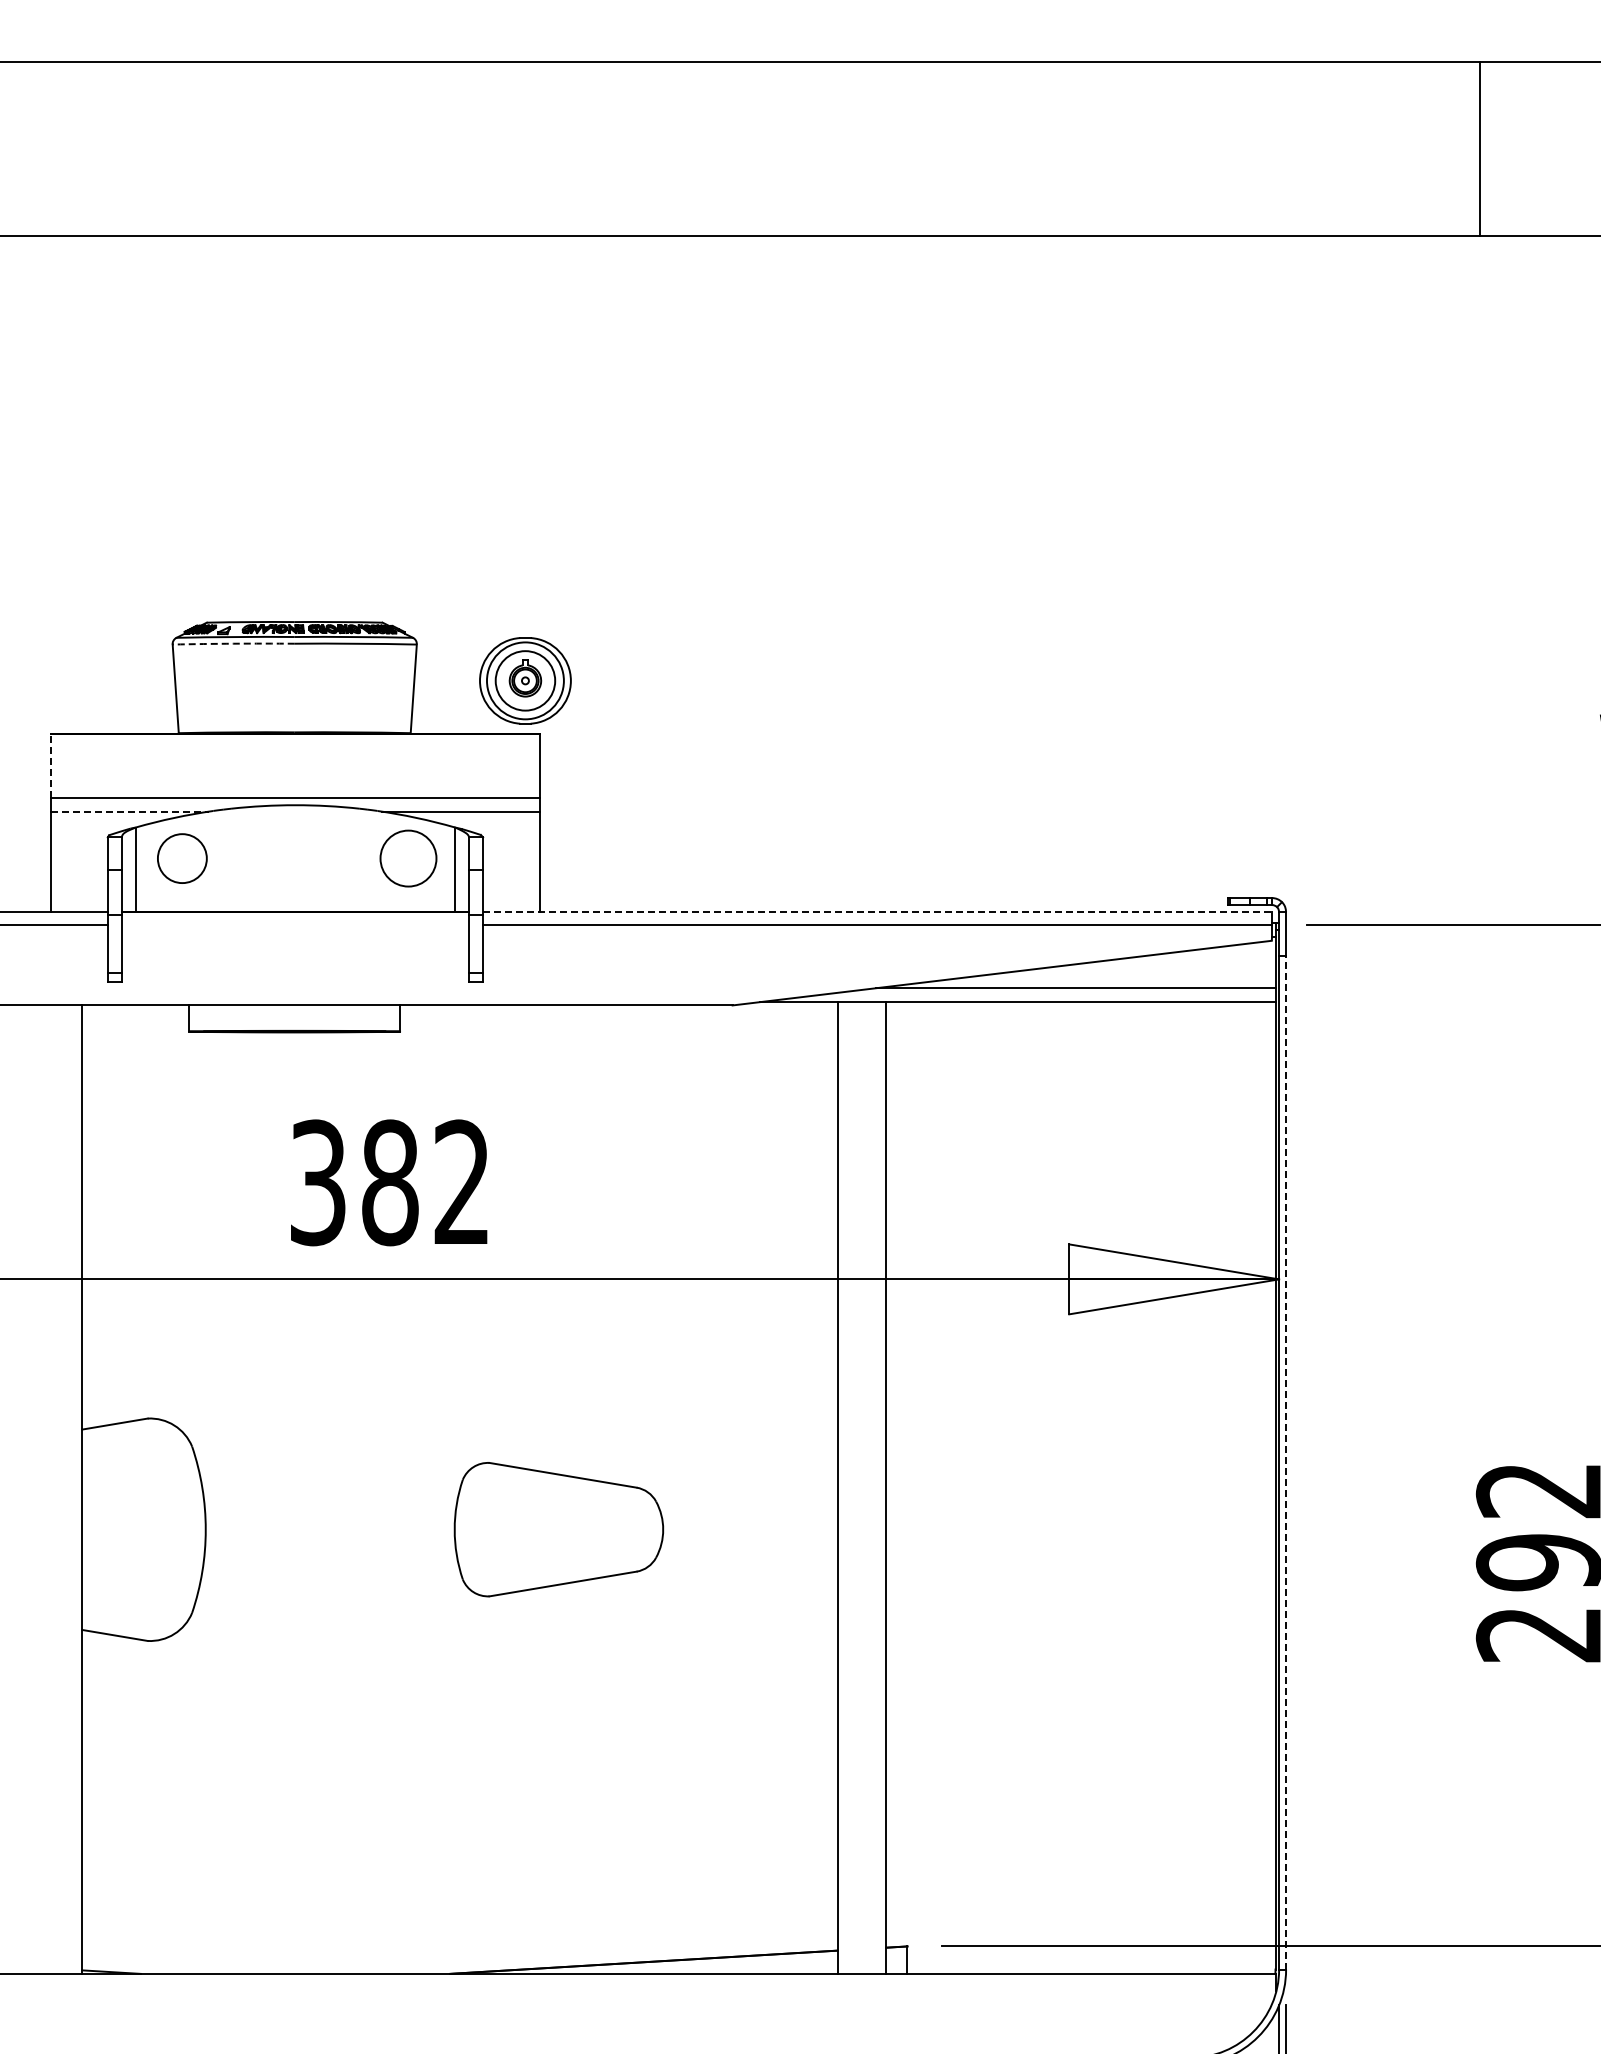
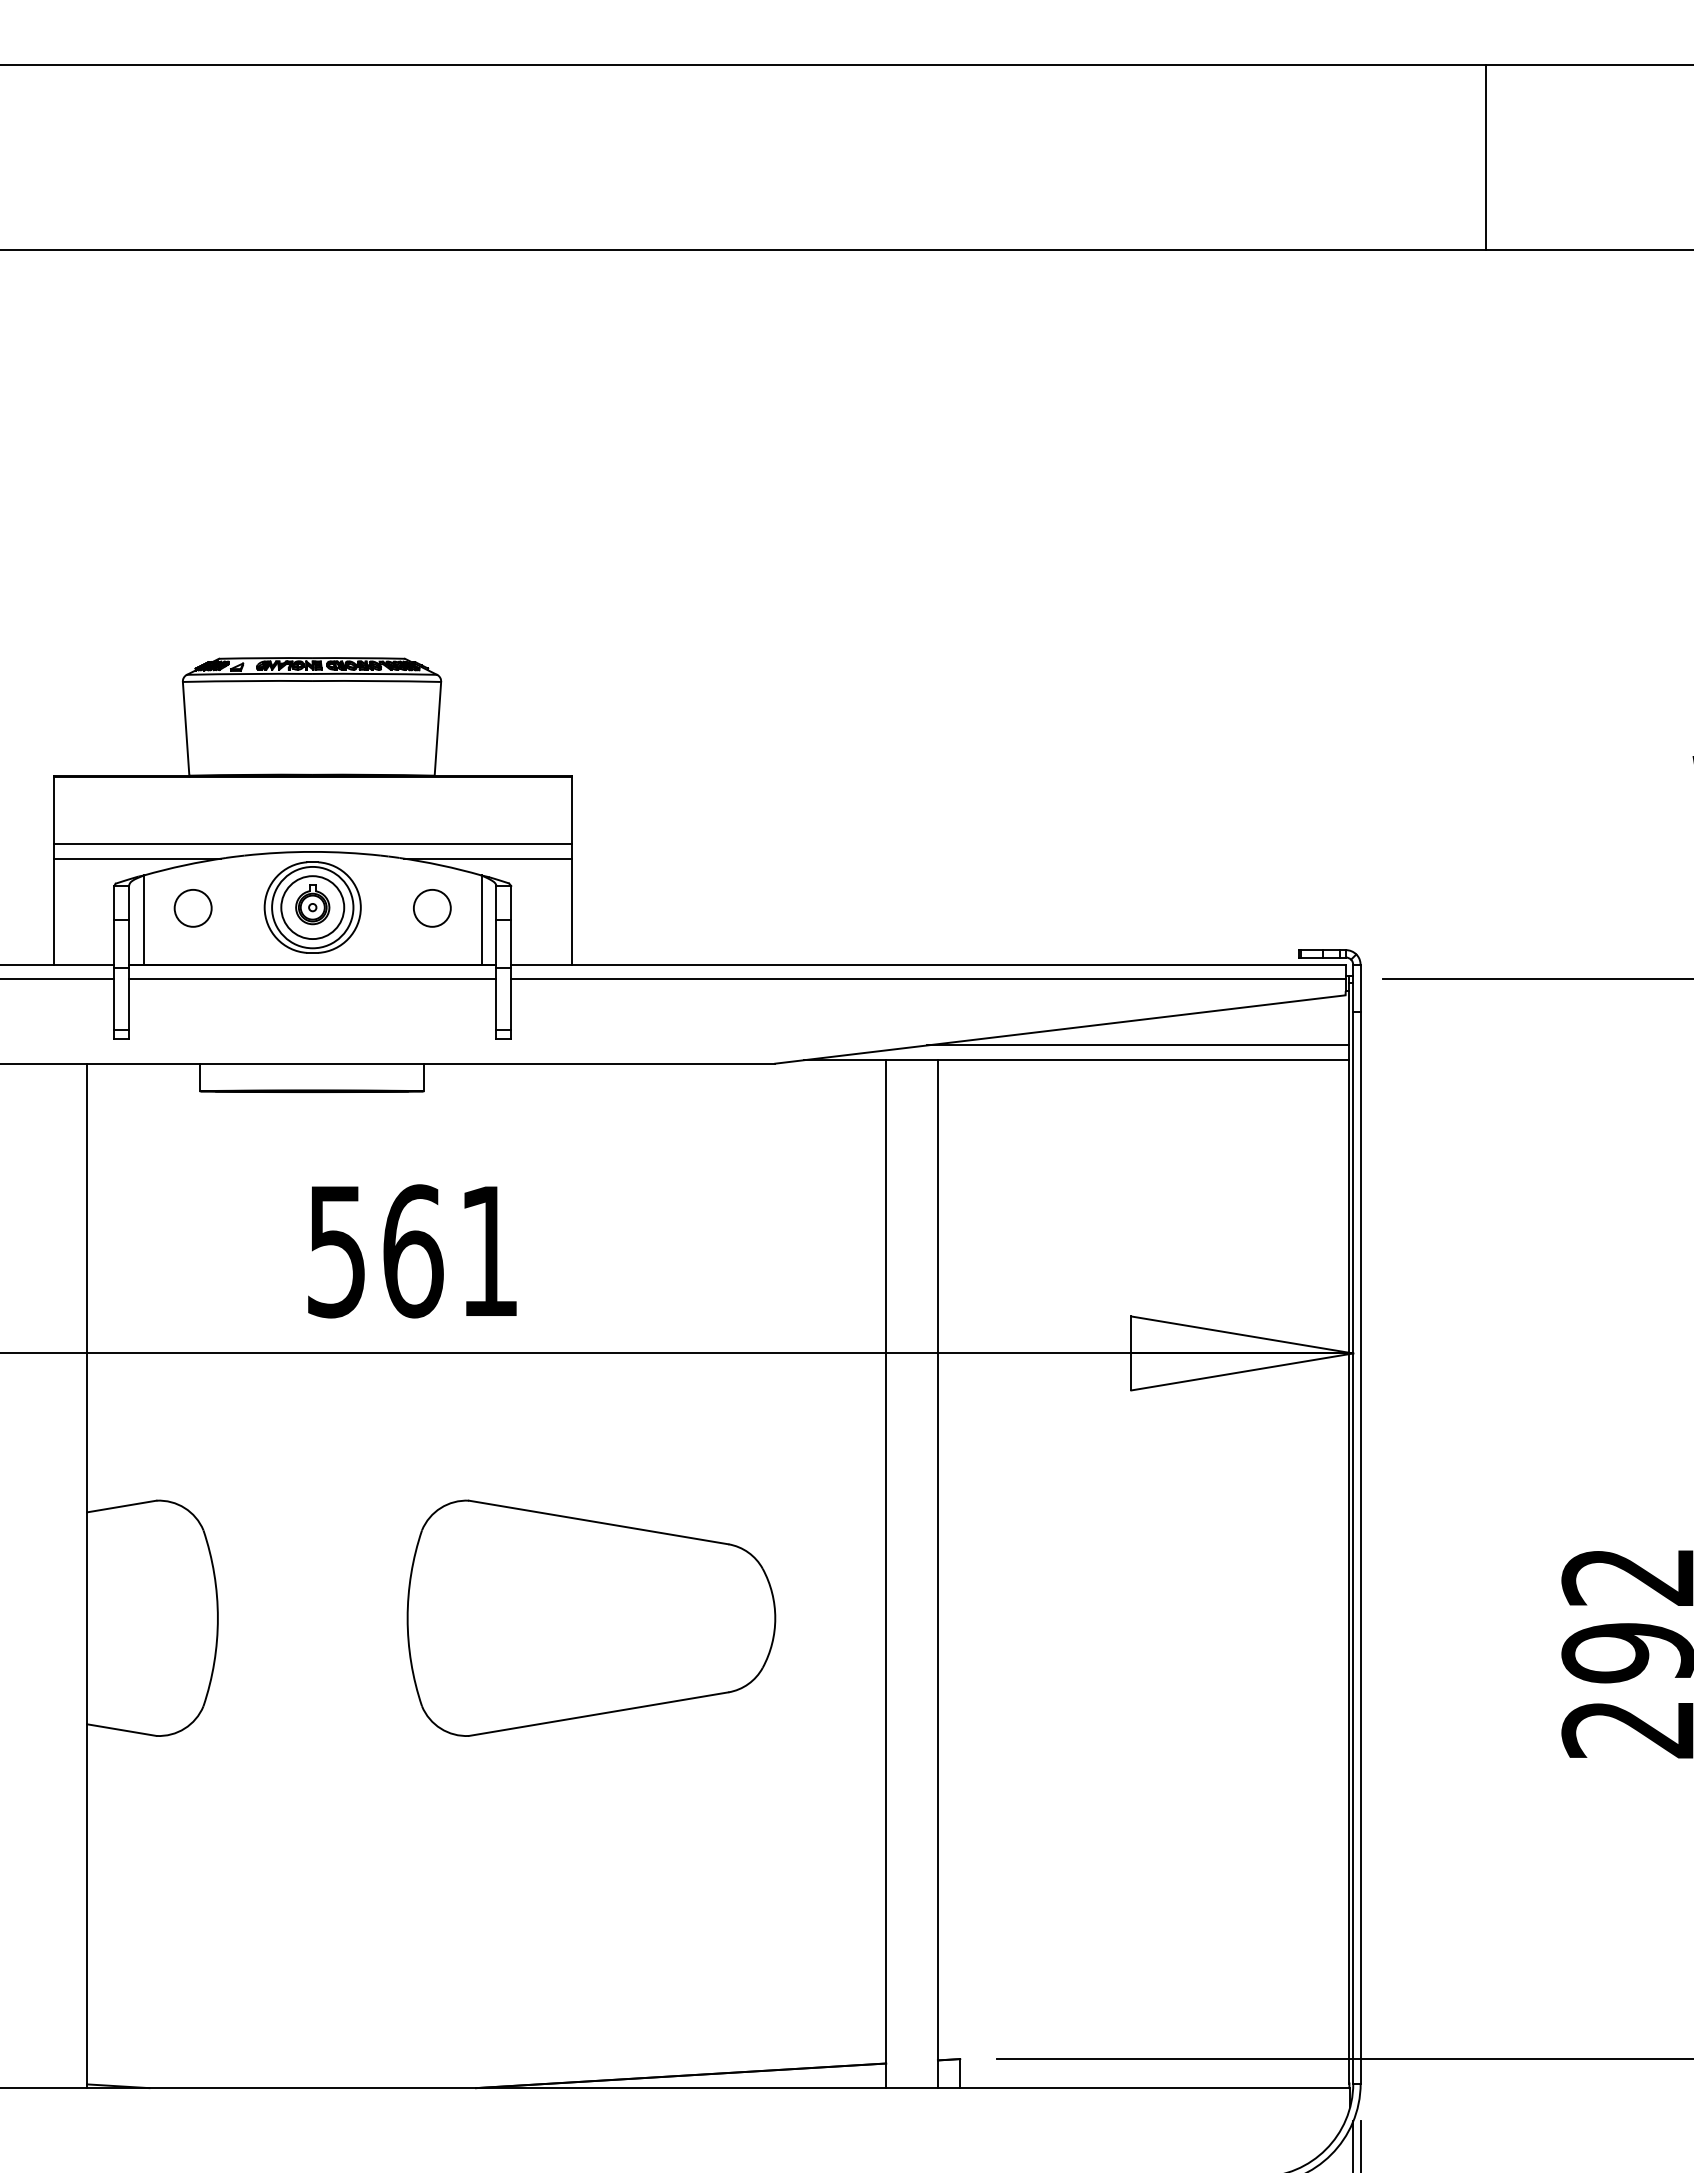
line: (1479, 148) -> (1485, 157), moved
arc: (233, 643) -> (247, 680), dashed -> solid
part: (525, 680) -> (312, 907), moved
line: (50, 765) -> (53, 809), dashed -> solid
line: (130, 811) -> (138, 858), dashed -> solid
circle: (182, 858) -> (193, 908), size x0.71
circle: (408, 858) -> (432, 908), size x0.62
line: (878, 912) -> (929, 965), dashed -> solid
line: (295, 925) -> (312, 979), added
text: (389, 1182) -> (412, 1250), 382 -> 561
line: (1286, 1462) -> (1361, 1547), dashed -> solid
part: (558, 1529) -> (591, 1618), size x1.67

